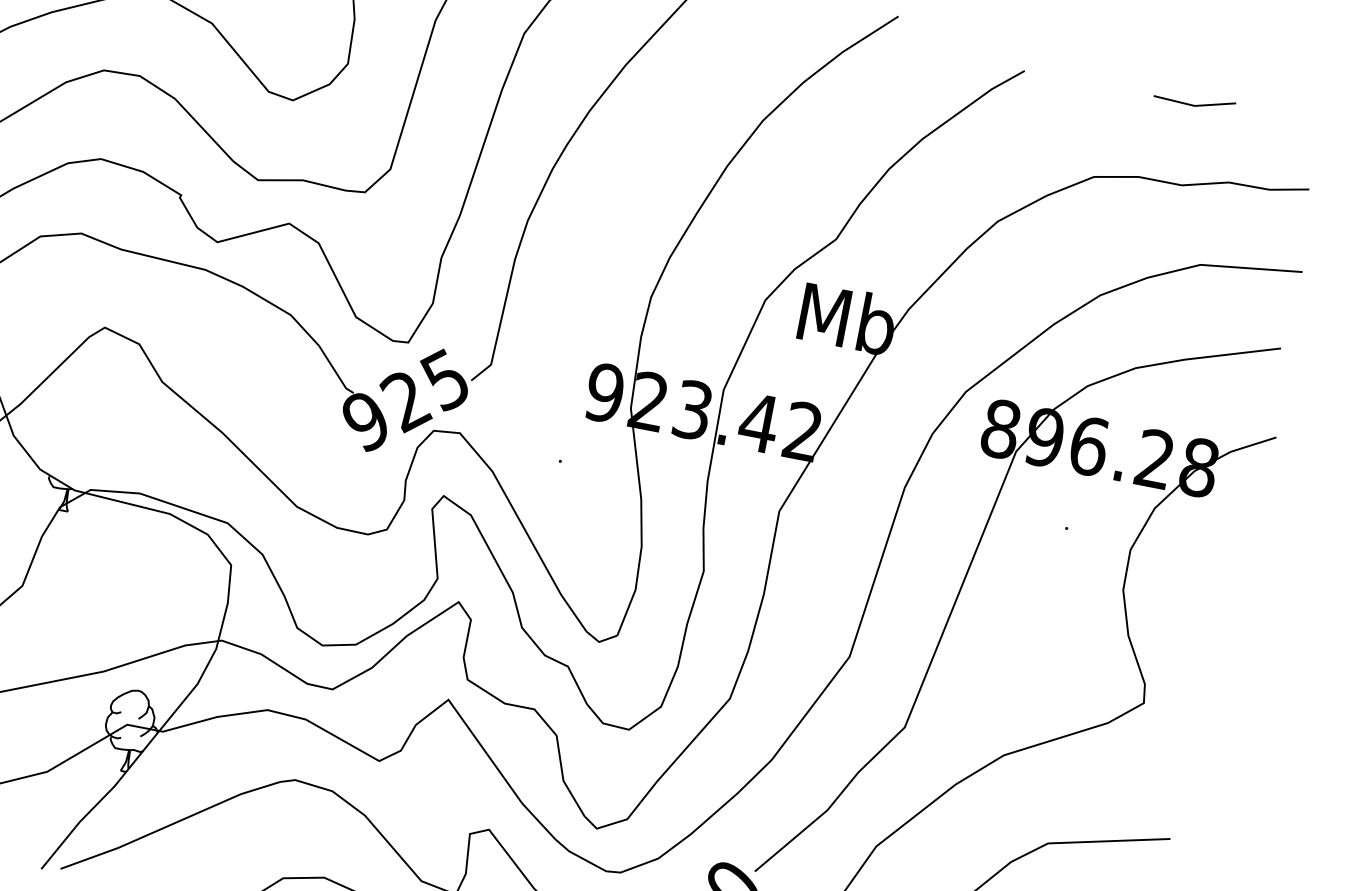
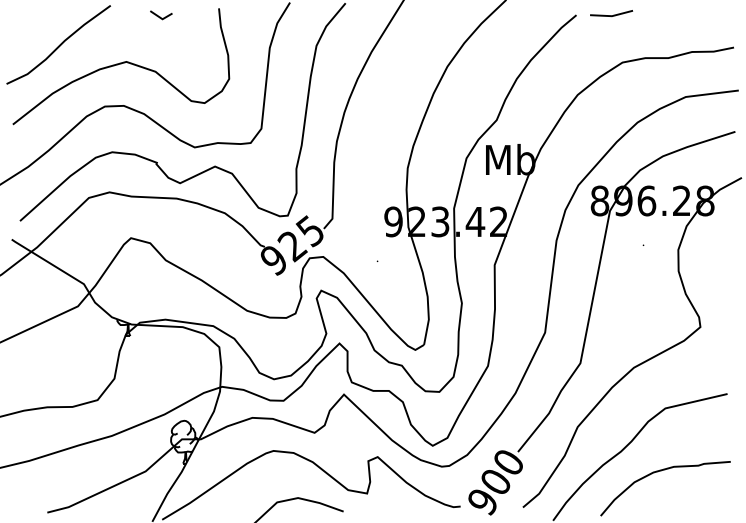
line: (1193, 104) -> (611, 15), moved

